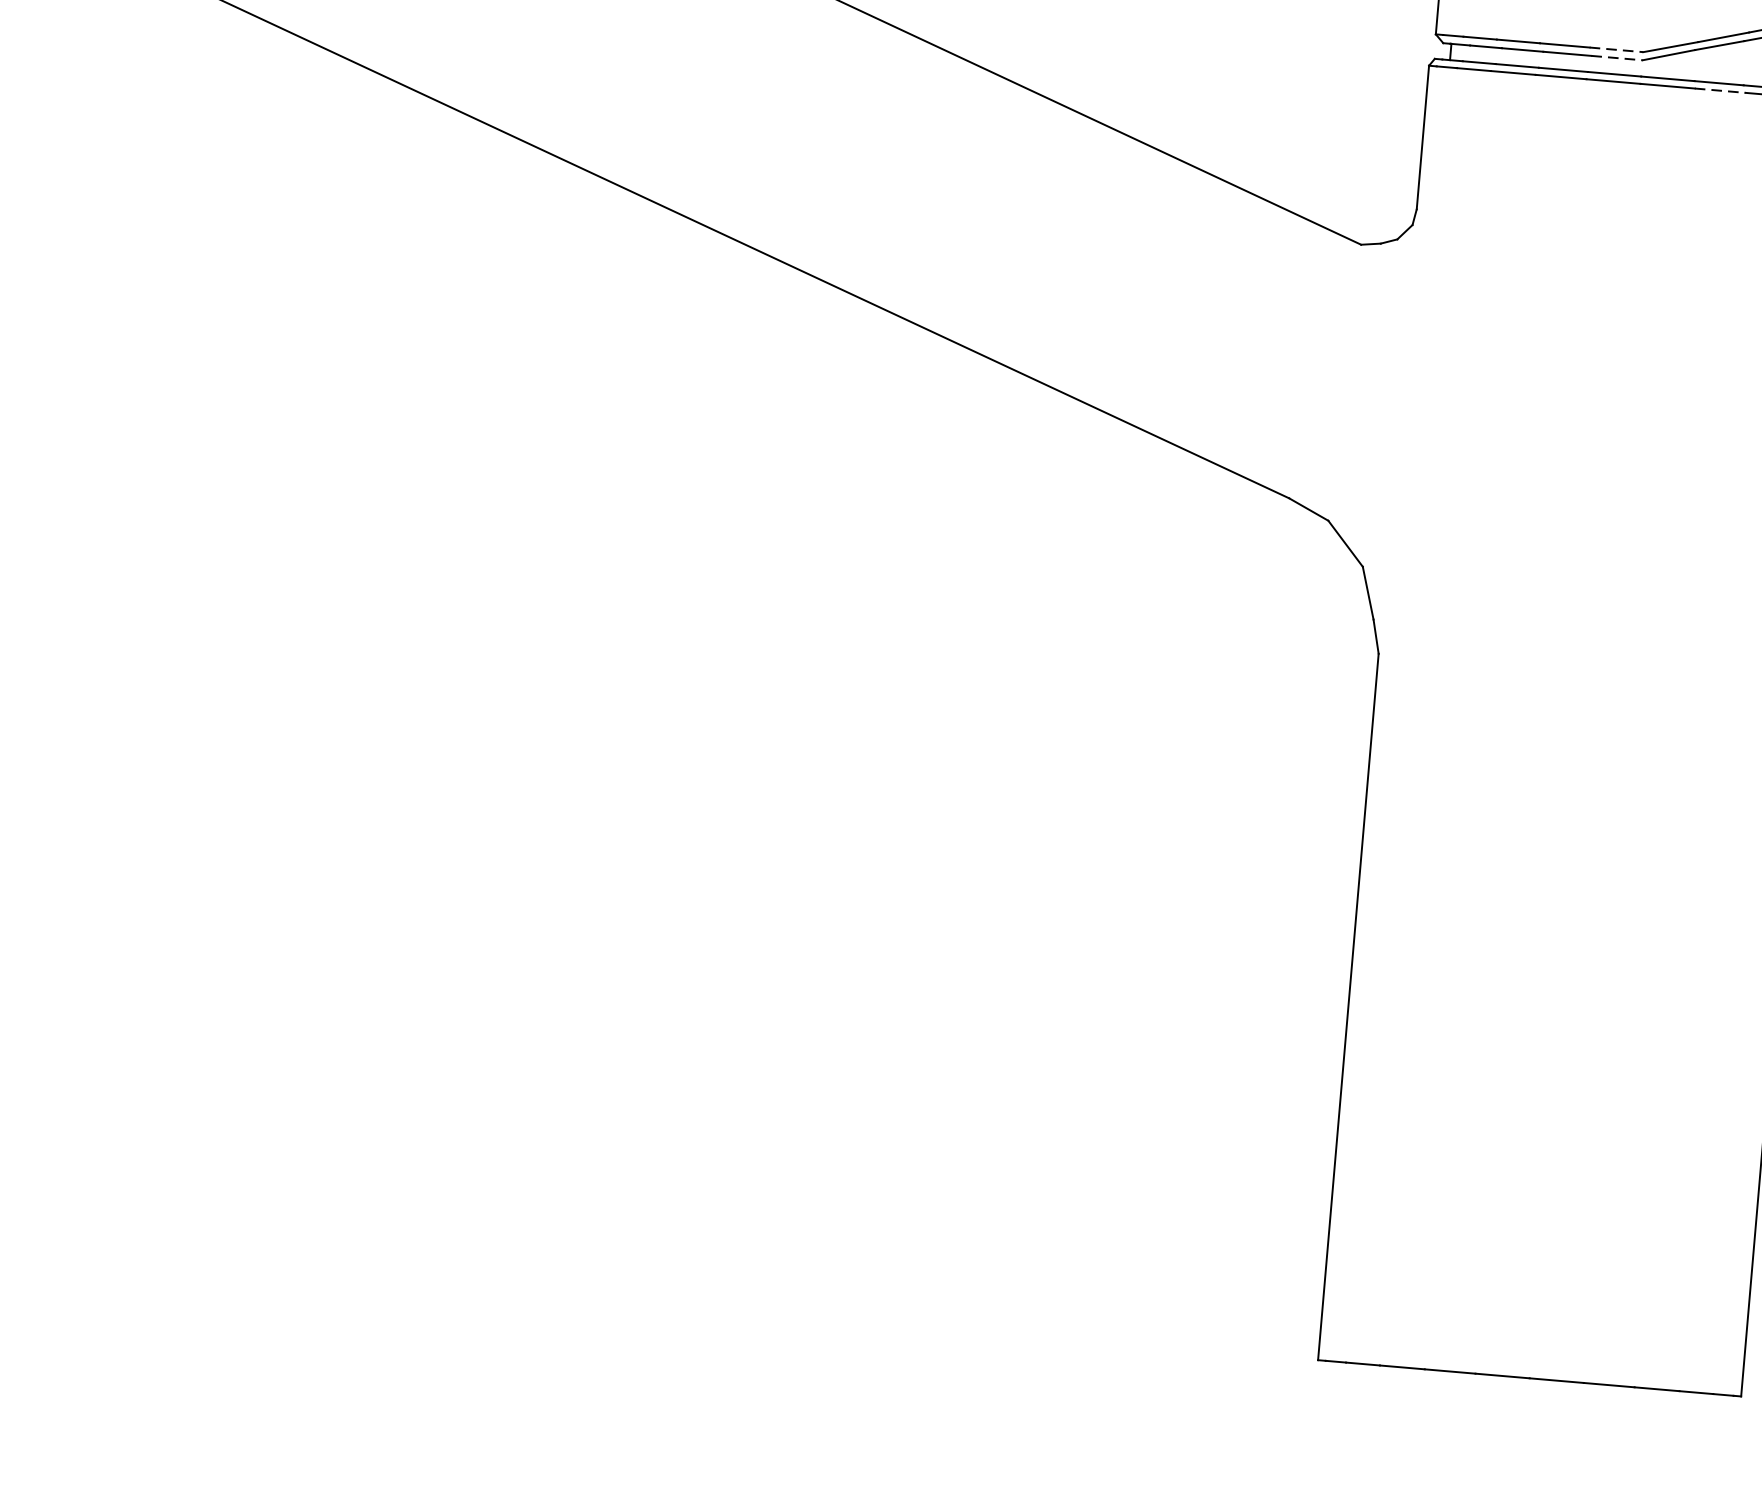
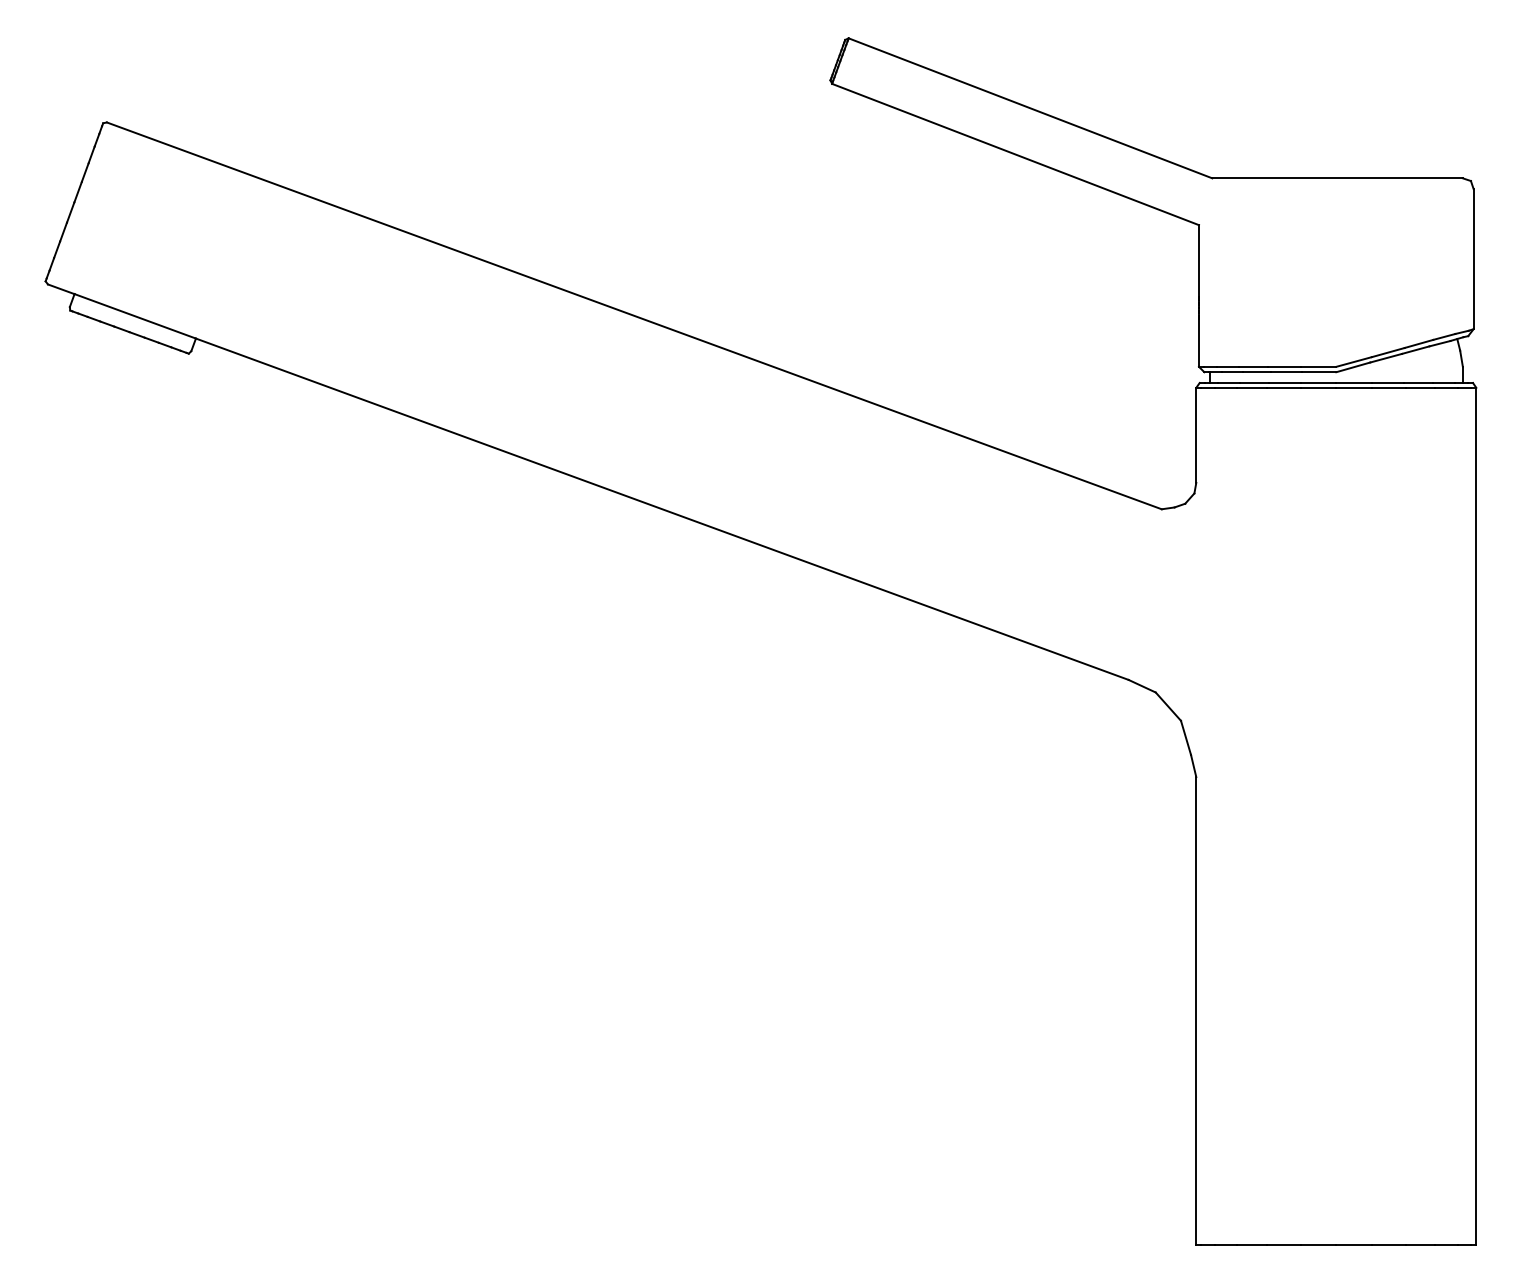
line: (1616, 49) -> (1318, 366), dashed -> solid
line: (1617, 58) -> (1319, 372), dashed -> solid
line: (1719, 90) -> (1388, 387), dashed -> solid

